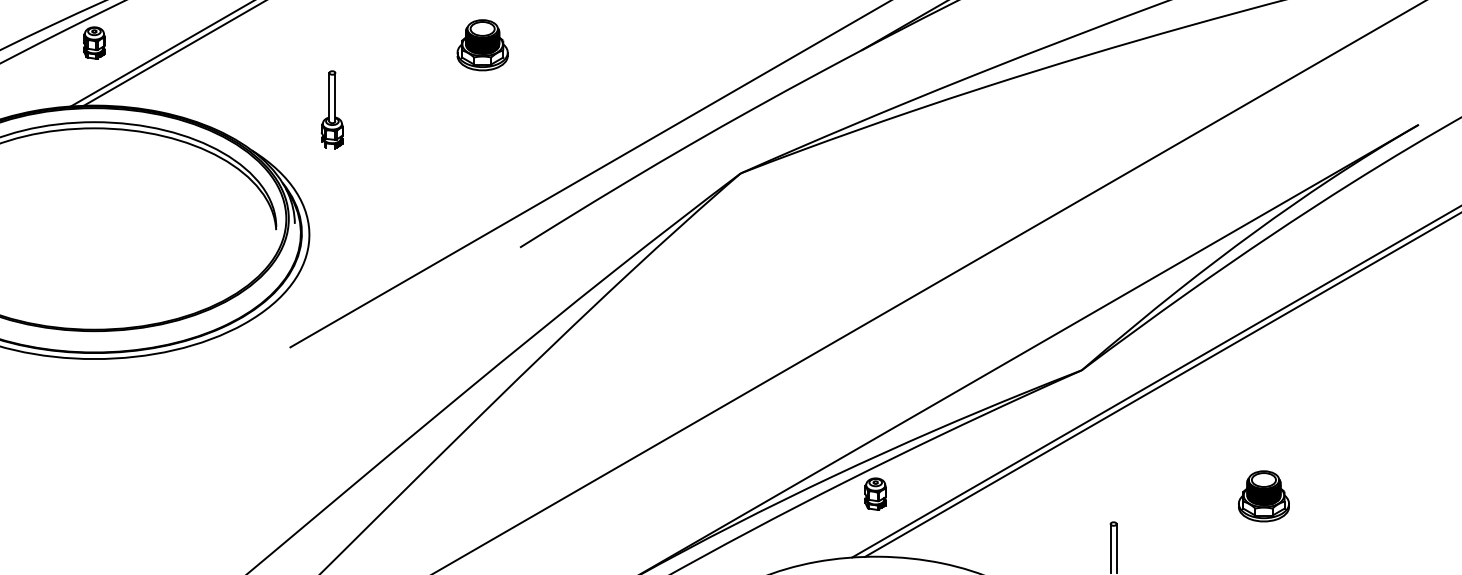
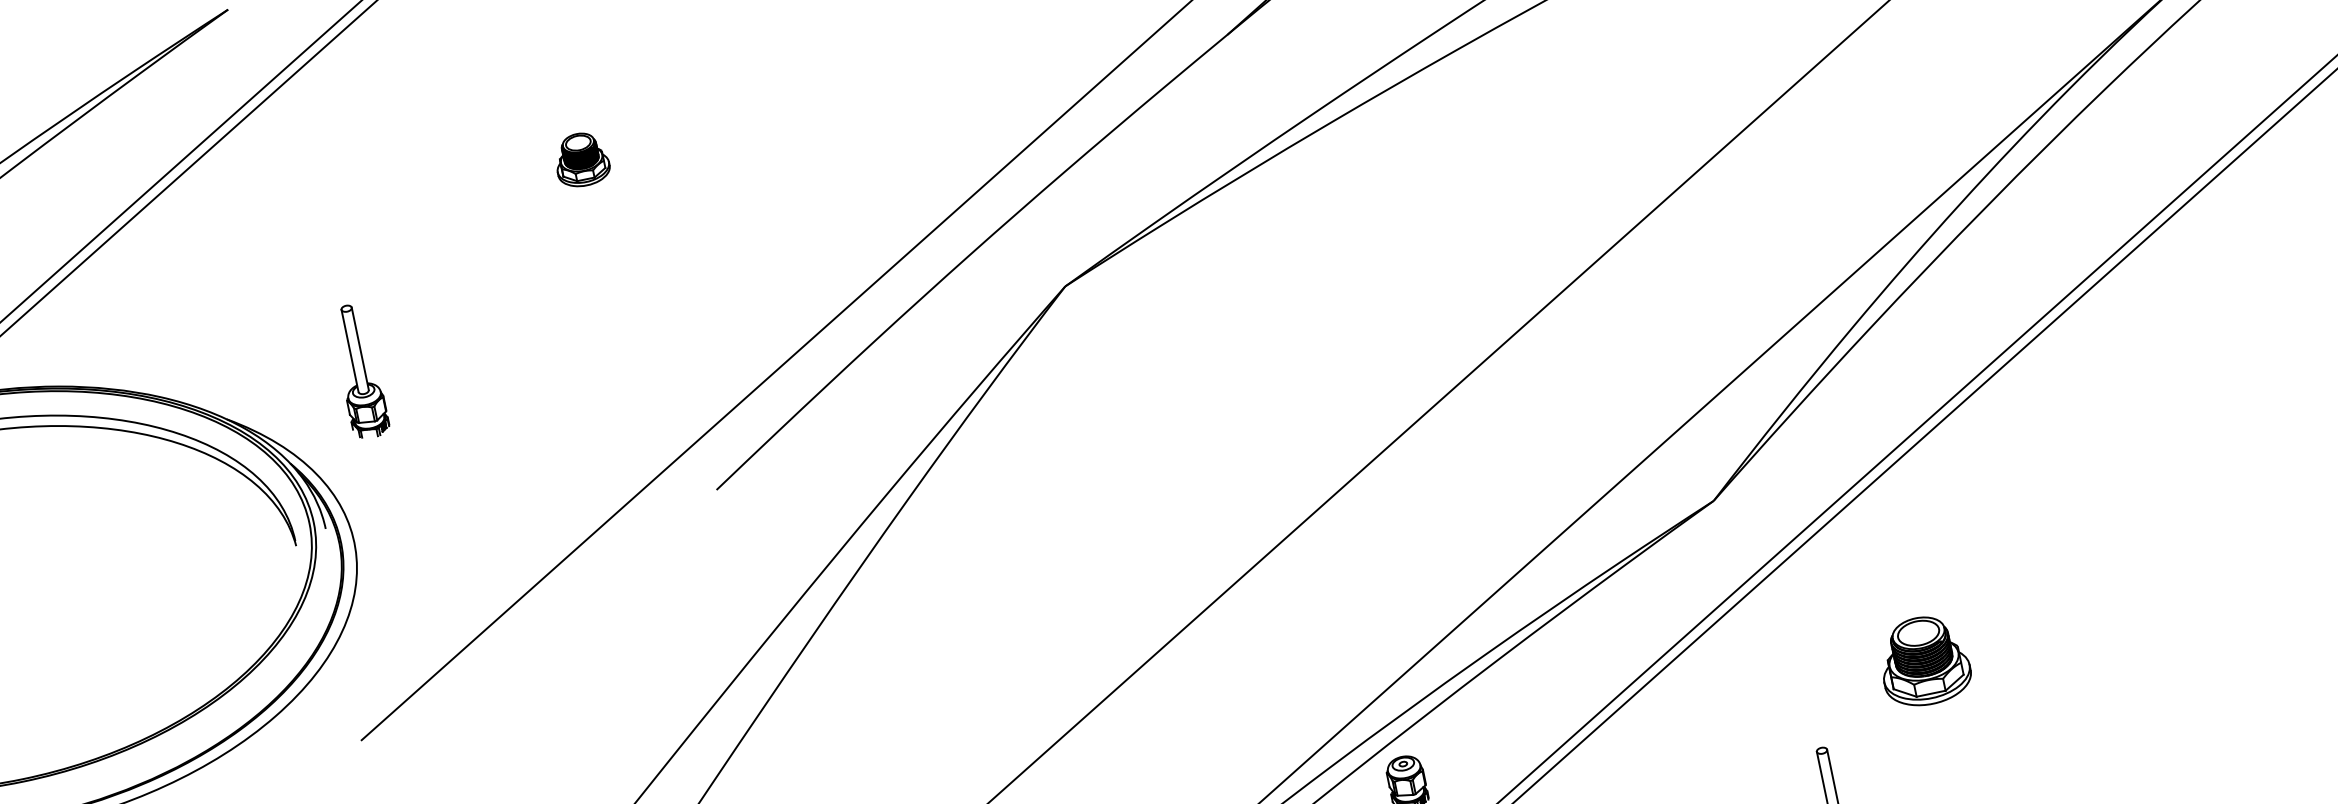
part: (482, 45) -> (581, 160), size x0.6
part: (331, 109) -> (357, 371), moved
part: (1263, 496) -> (1923, 661), moved

